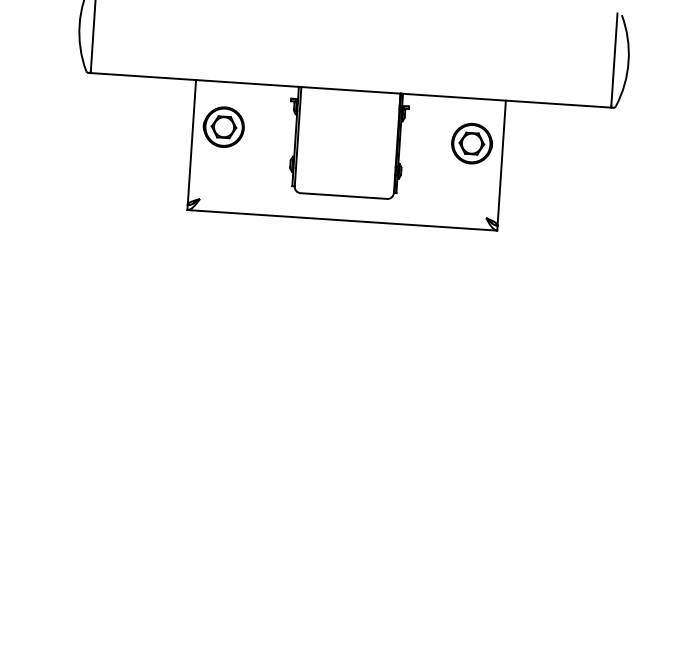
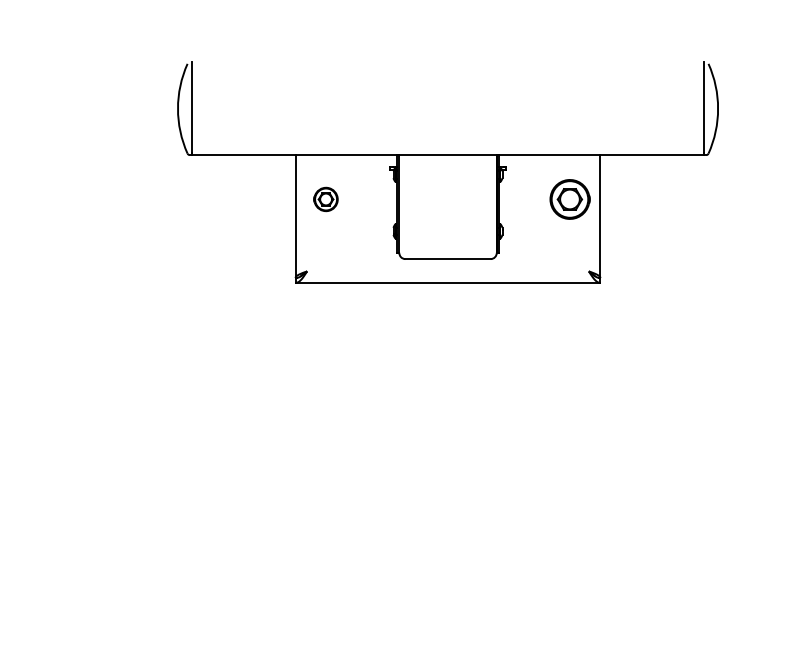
part: (223, 127) -> (325, 199), size x0.6

